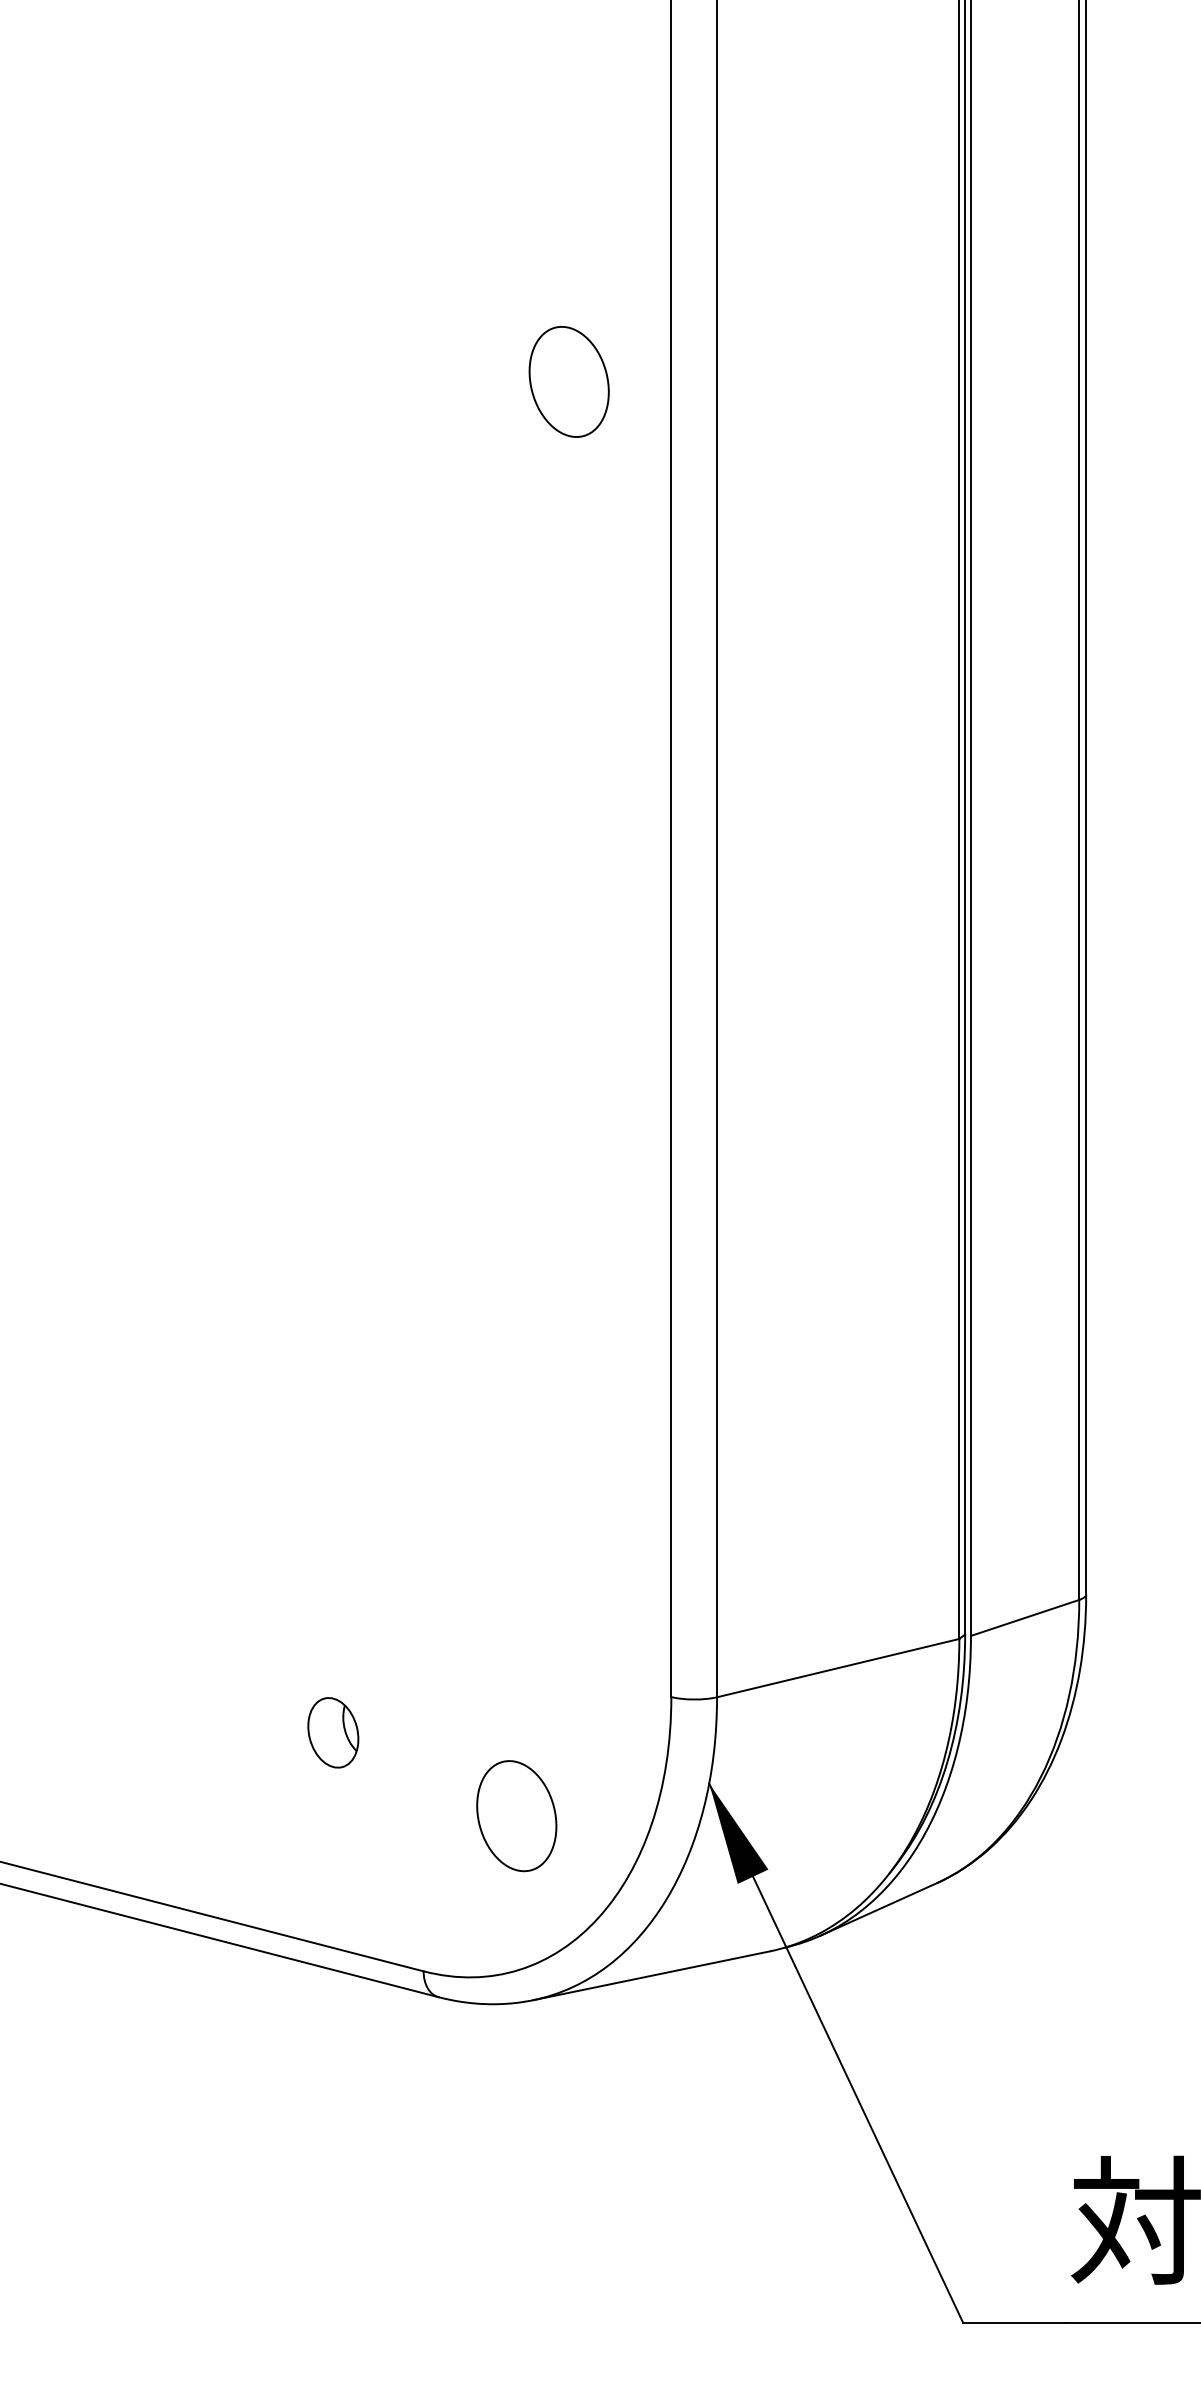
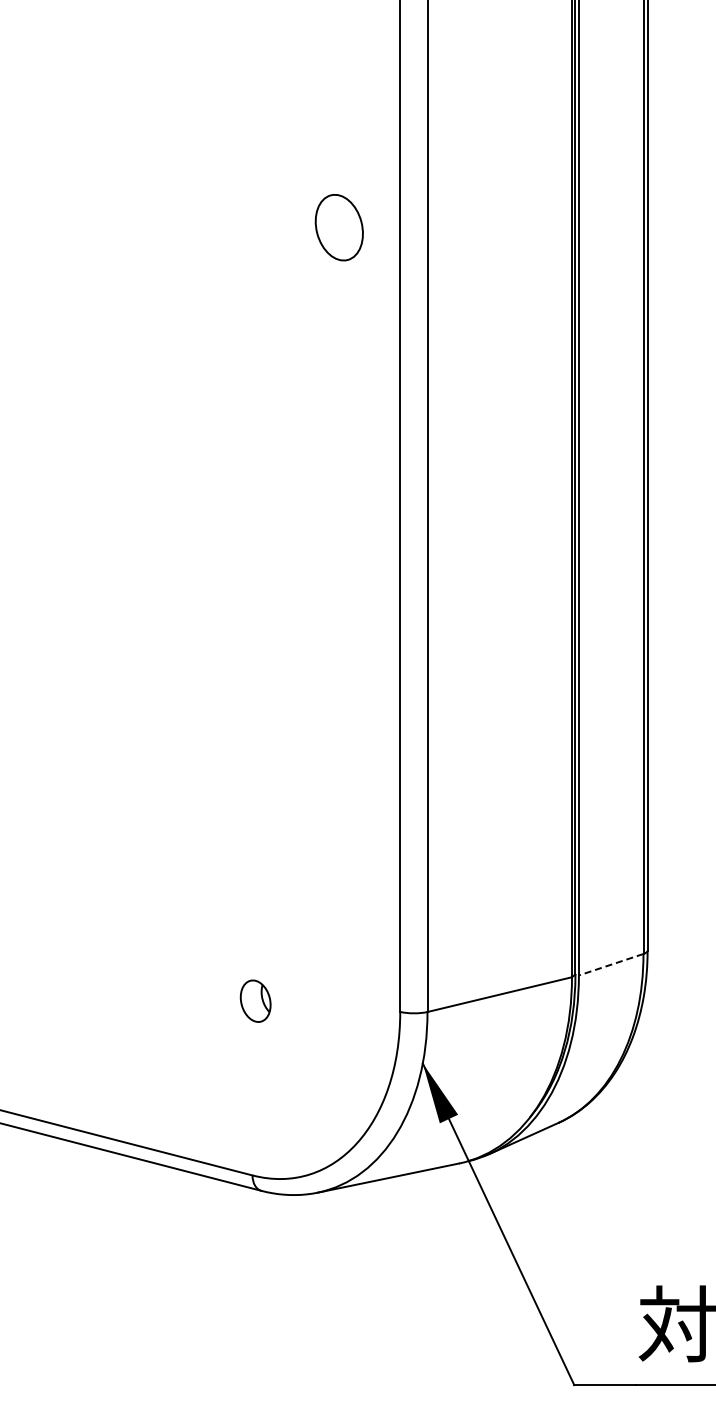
line: (1023, 1617) -> (610, 964), solid -> dashed
part: (333, 1731) -> (255, 1000), moved
part: (515, 1815) -> (307, 1082), removed

